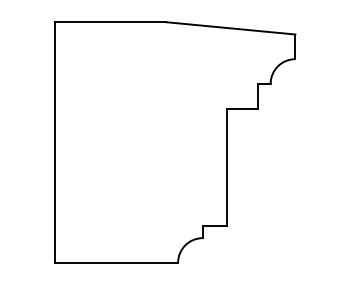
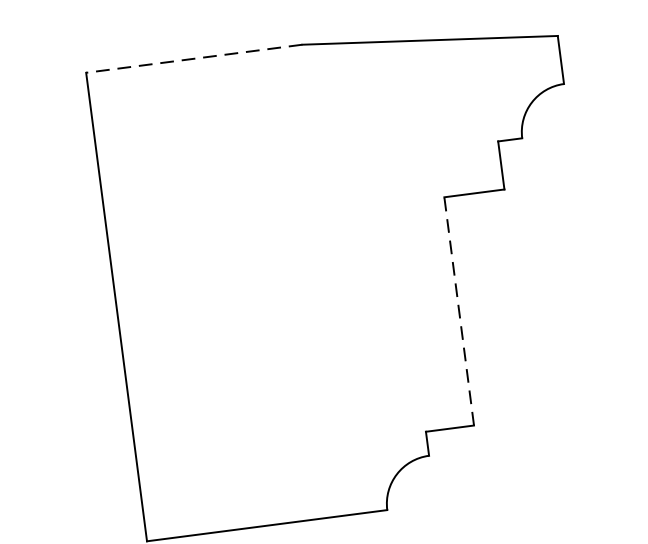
line: (110, 22) -> (194, 59), solid -> dashed
line: (227, 167) -> (459, 312), solid -> dashed

